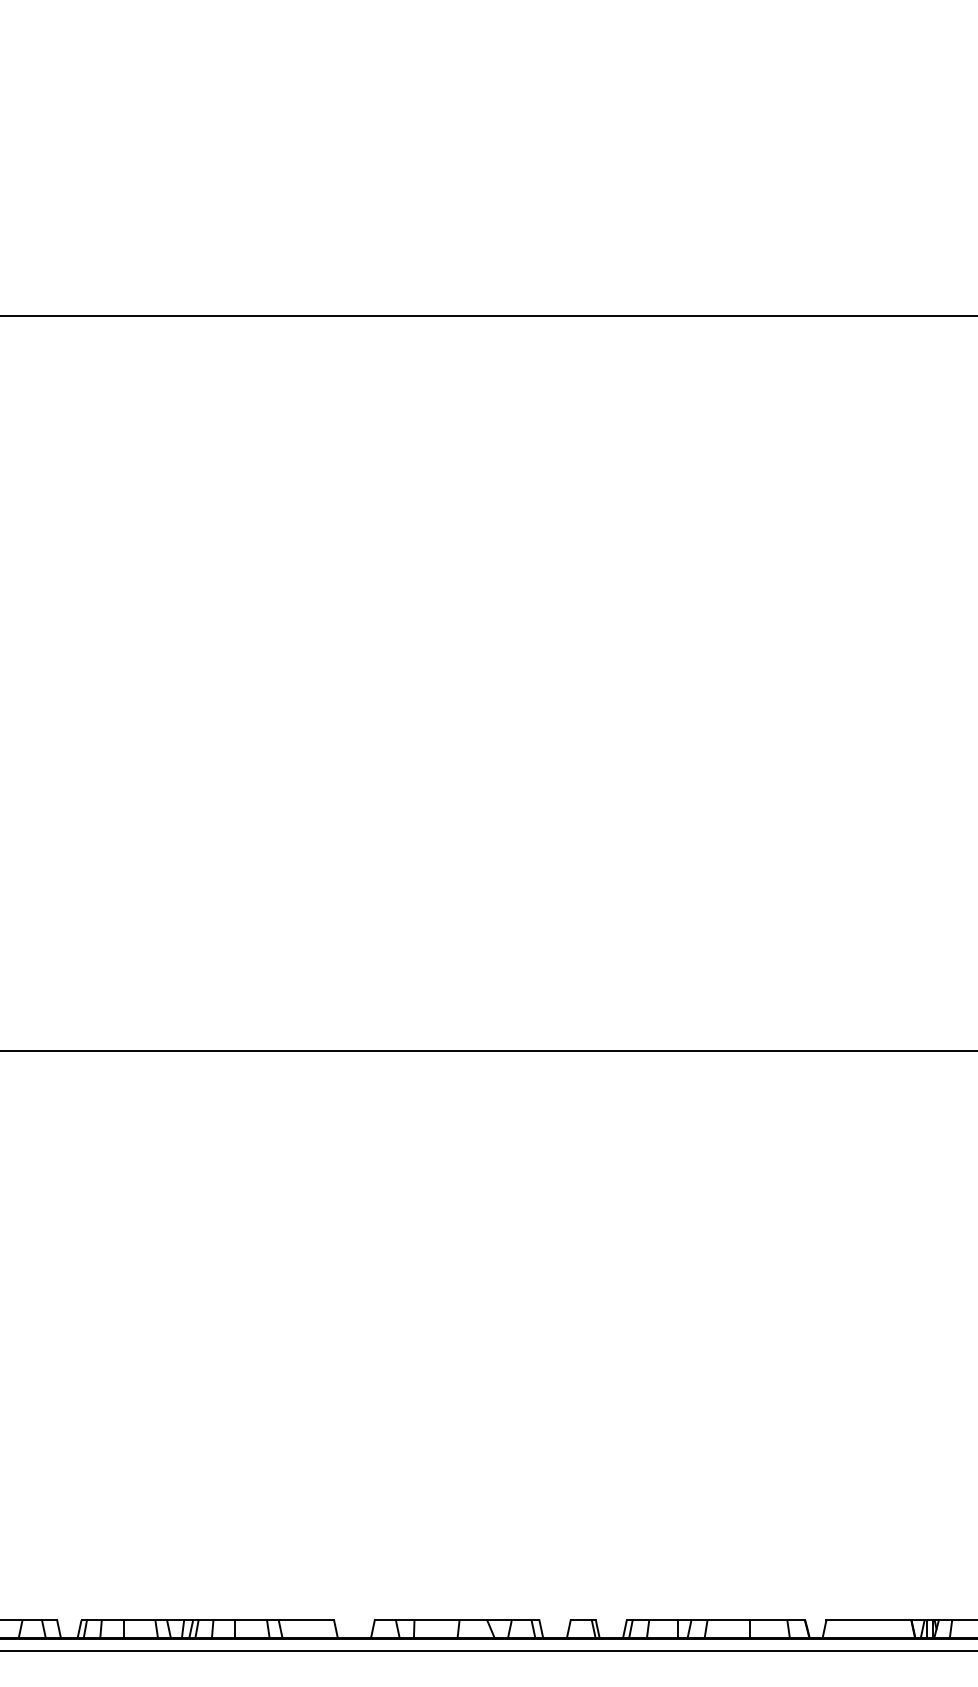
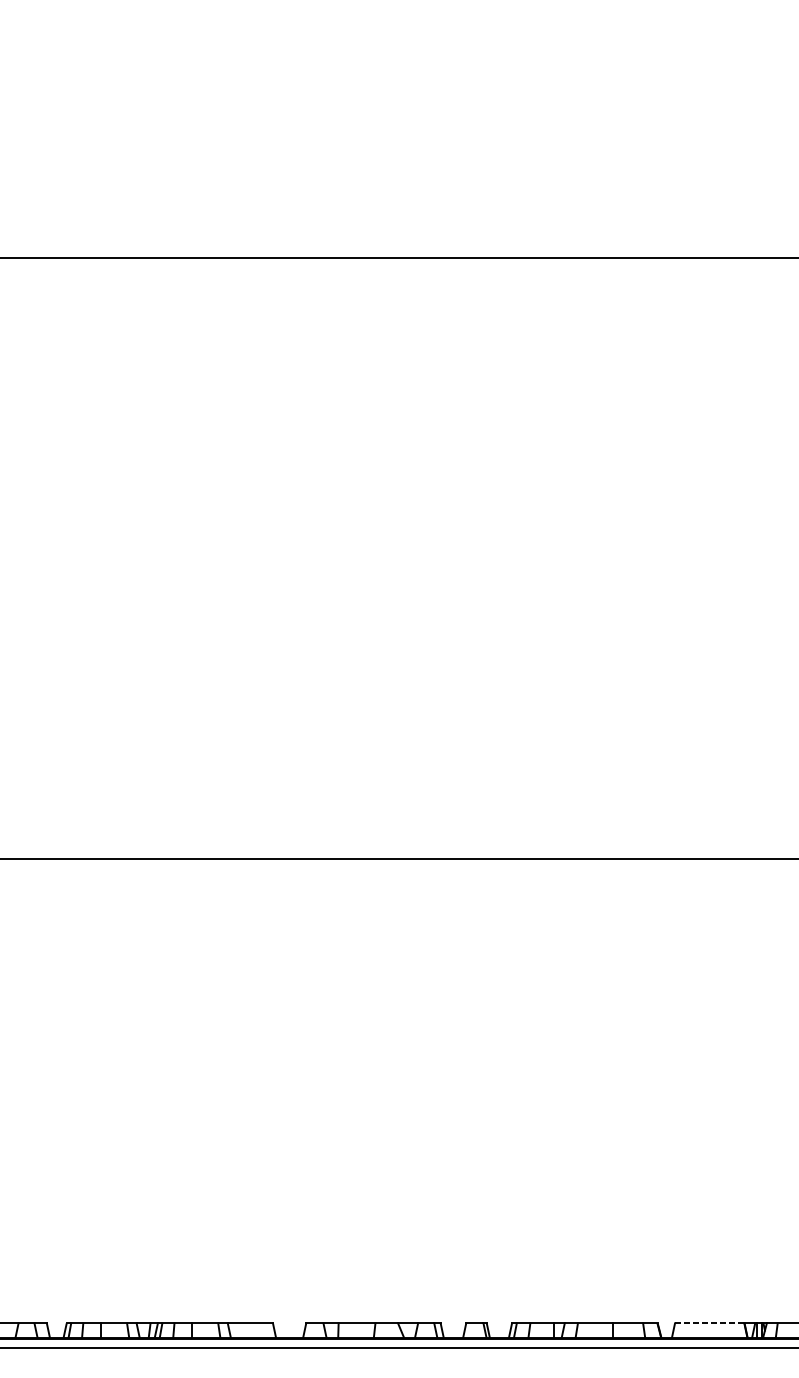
line: (869, 1620) -> (710, 1323), solid -> dashed

